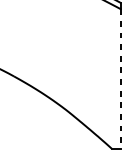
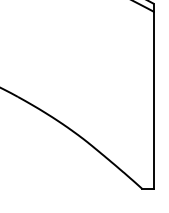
line: (121, 79) -> (154, 100), dashed -> solid

